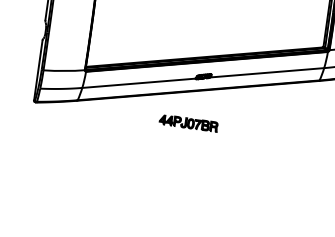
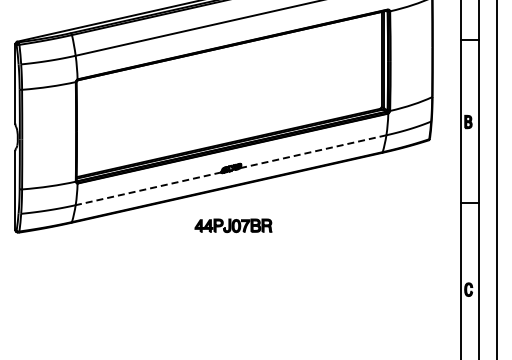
line: (266, 72) -> (312, 151), solid -> dashed
line: (139, 83) -> (148, 188), solid -> dashed
part: (188, 123) -> (233, 225), moved

